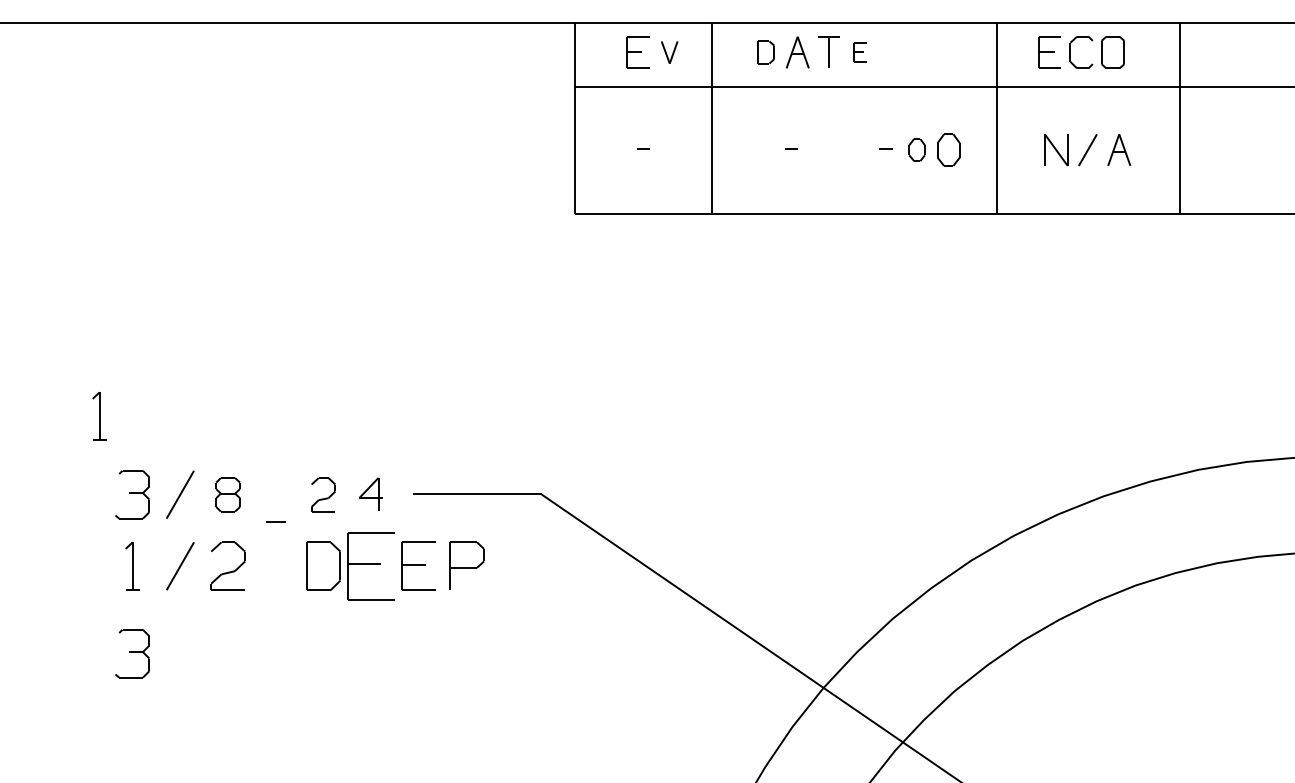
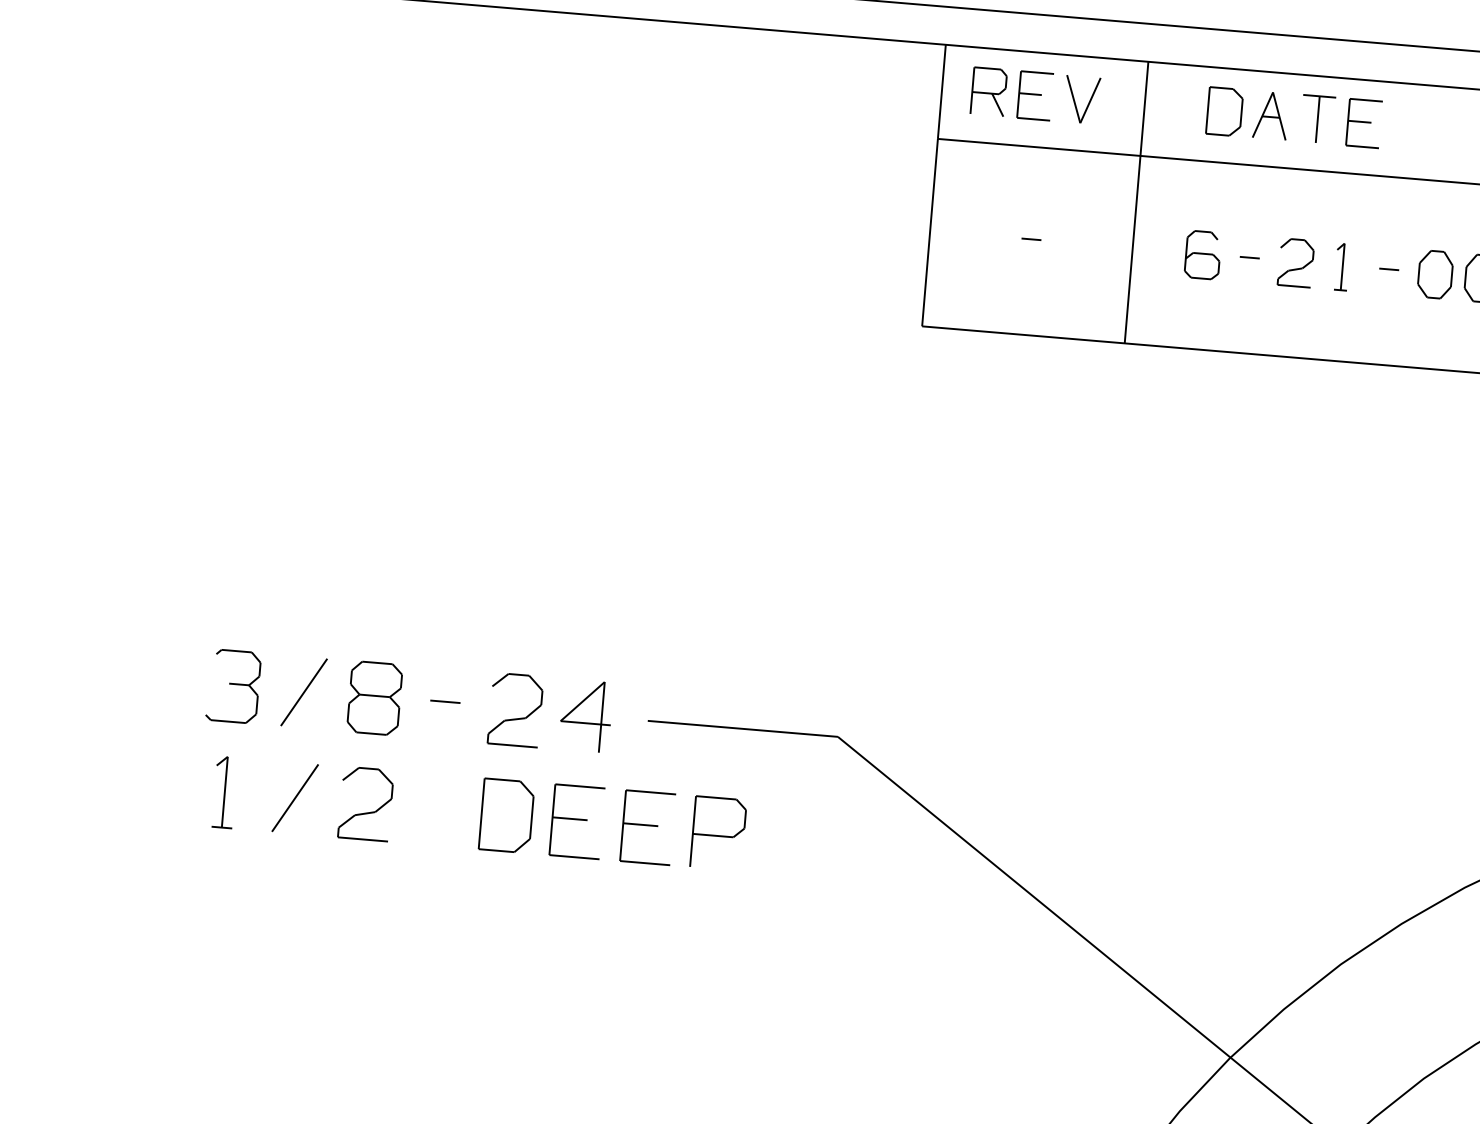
part: (606, 52) -> (988, 91), added
part: (669, 52) -> (1081, 99), size x1.43
part: (766, 52) -> (1224, 111), size x1.43
part: (860, 52) -> (1363, 123), size x1.67
part: (759, 149) -> (1202, 254), added
part: (822, 149) -> (1295, 261), added
part: (916, 149) -> (1434, 273), size x1.43
part: (853, 150) -> (1341, 267), added
part: (99, 416) -> (194, 566), removed
part: (227, 494) -> (373, 697), size x1.43
part: (323, 494) -> (515, 709), size x1.43
part: (370, 494) -> (585, 715), size x1.43
line: (275, 521) -> (444, 700), moved
part: (370, 565) -> (576, 820), size x0.71
part: (132, 653) -> (213, 921), removed

